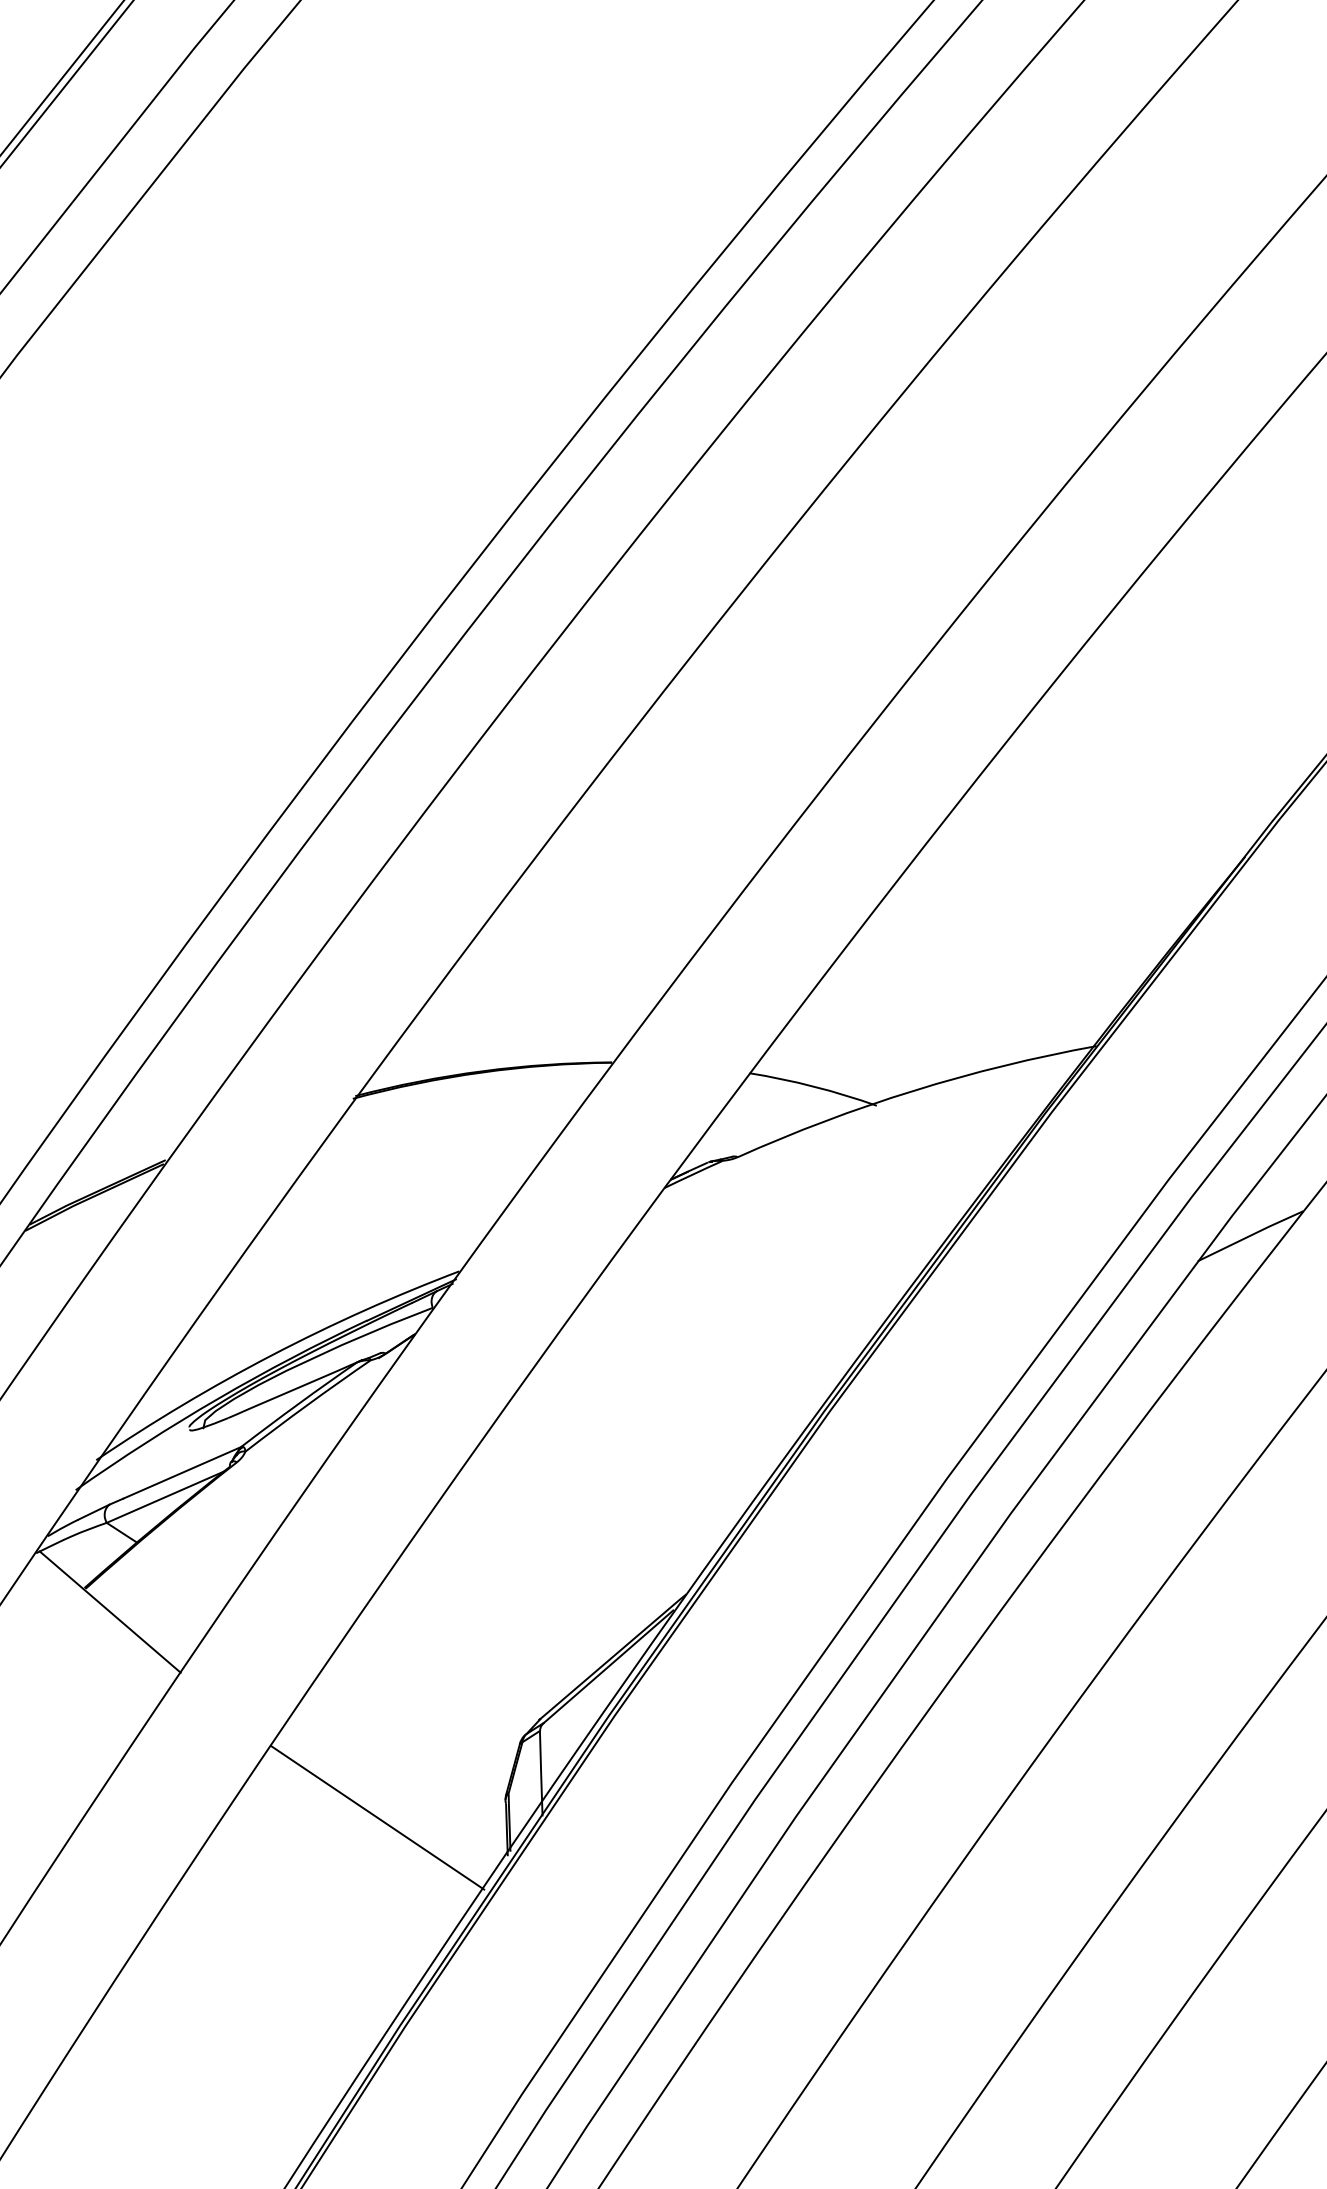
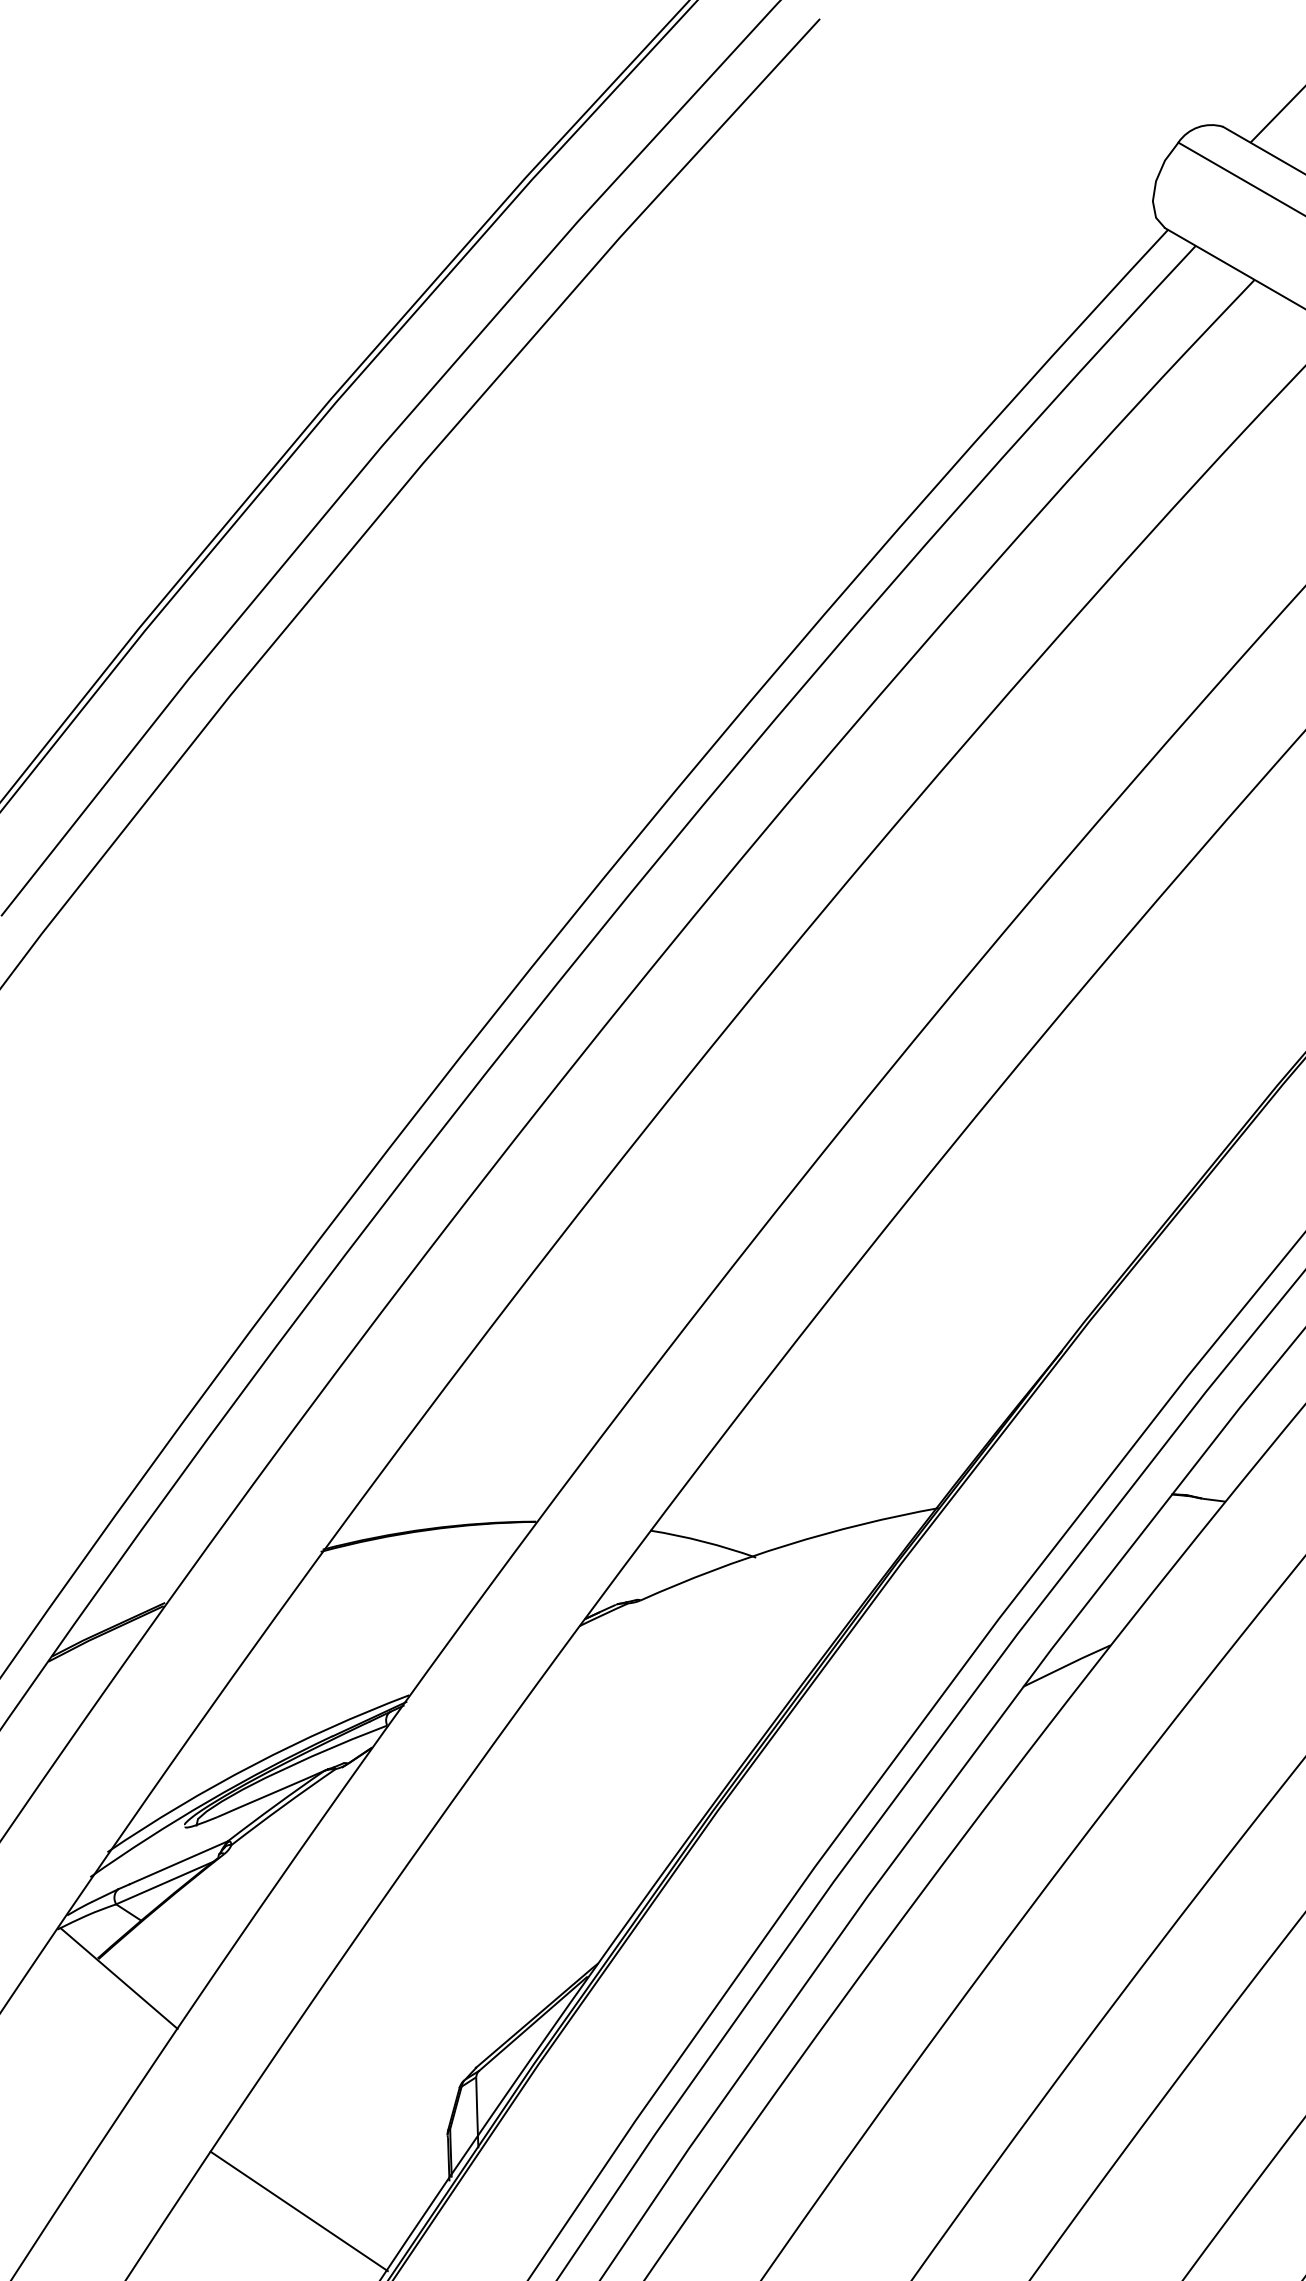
line: (376, 1817) -> (298, 2211), moved

